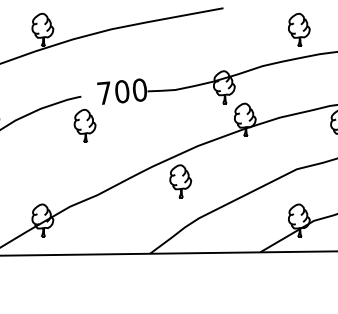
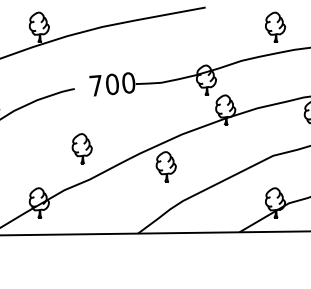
part: (84, 125) -> (81, 148), moved

